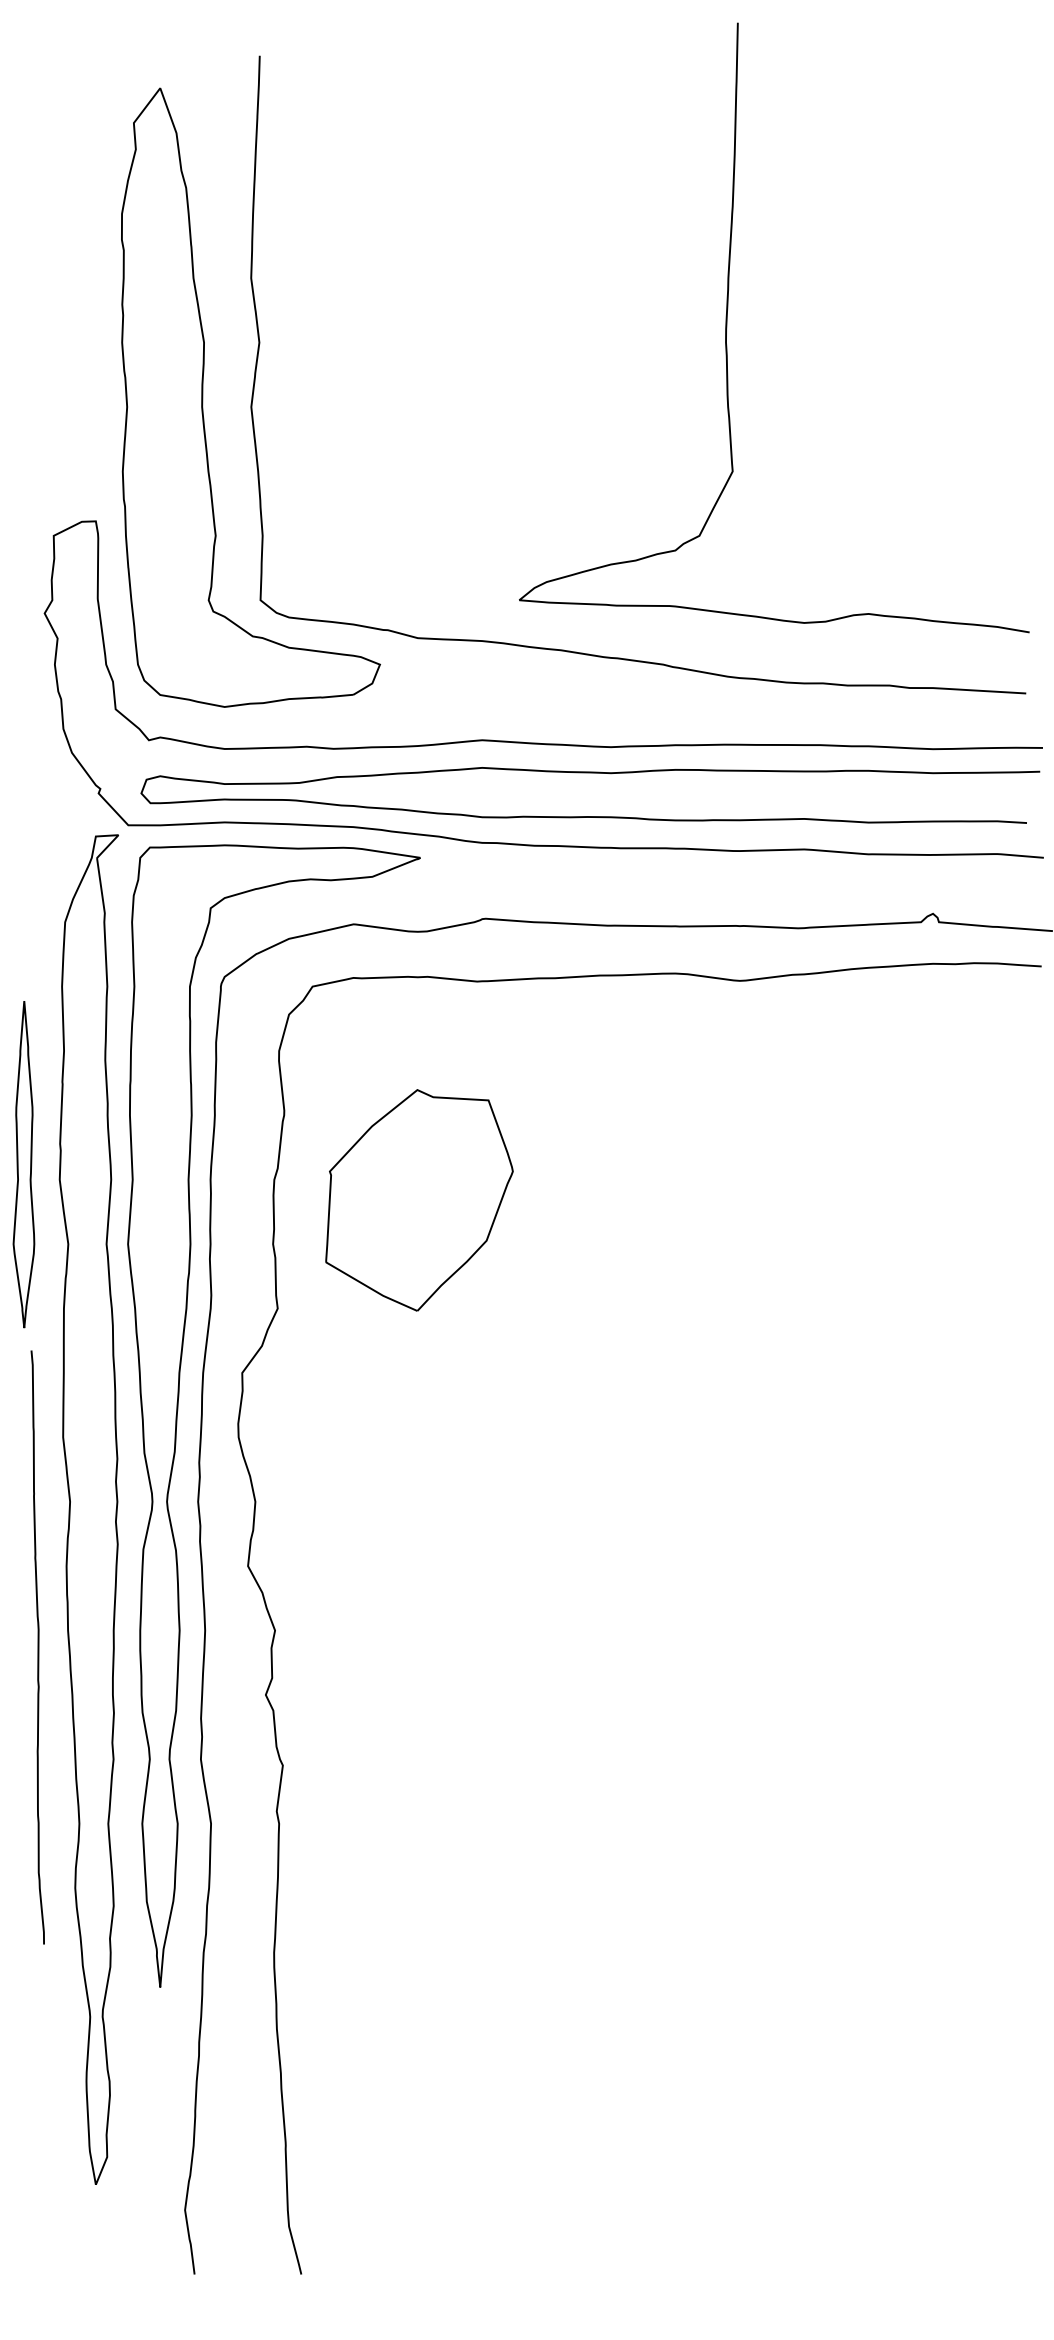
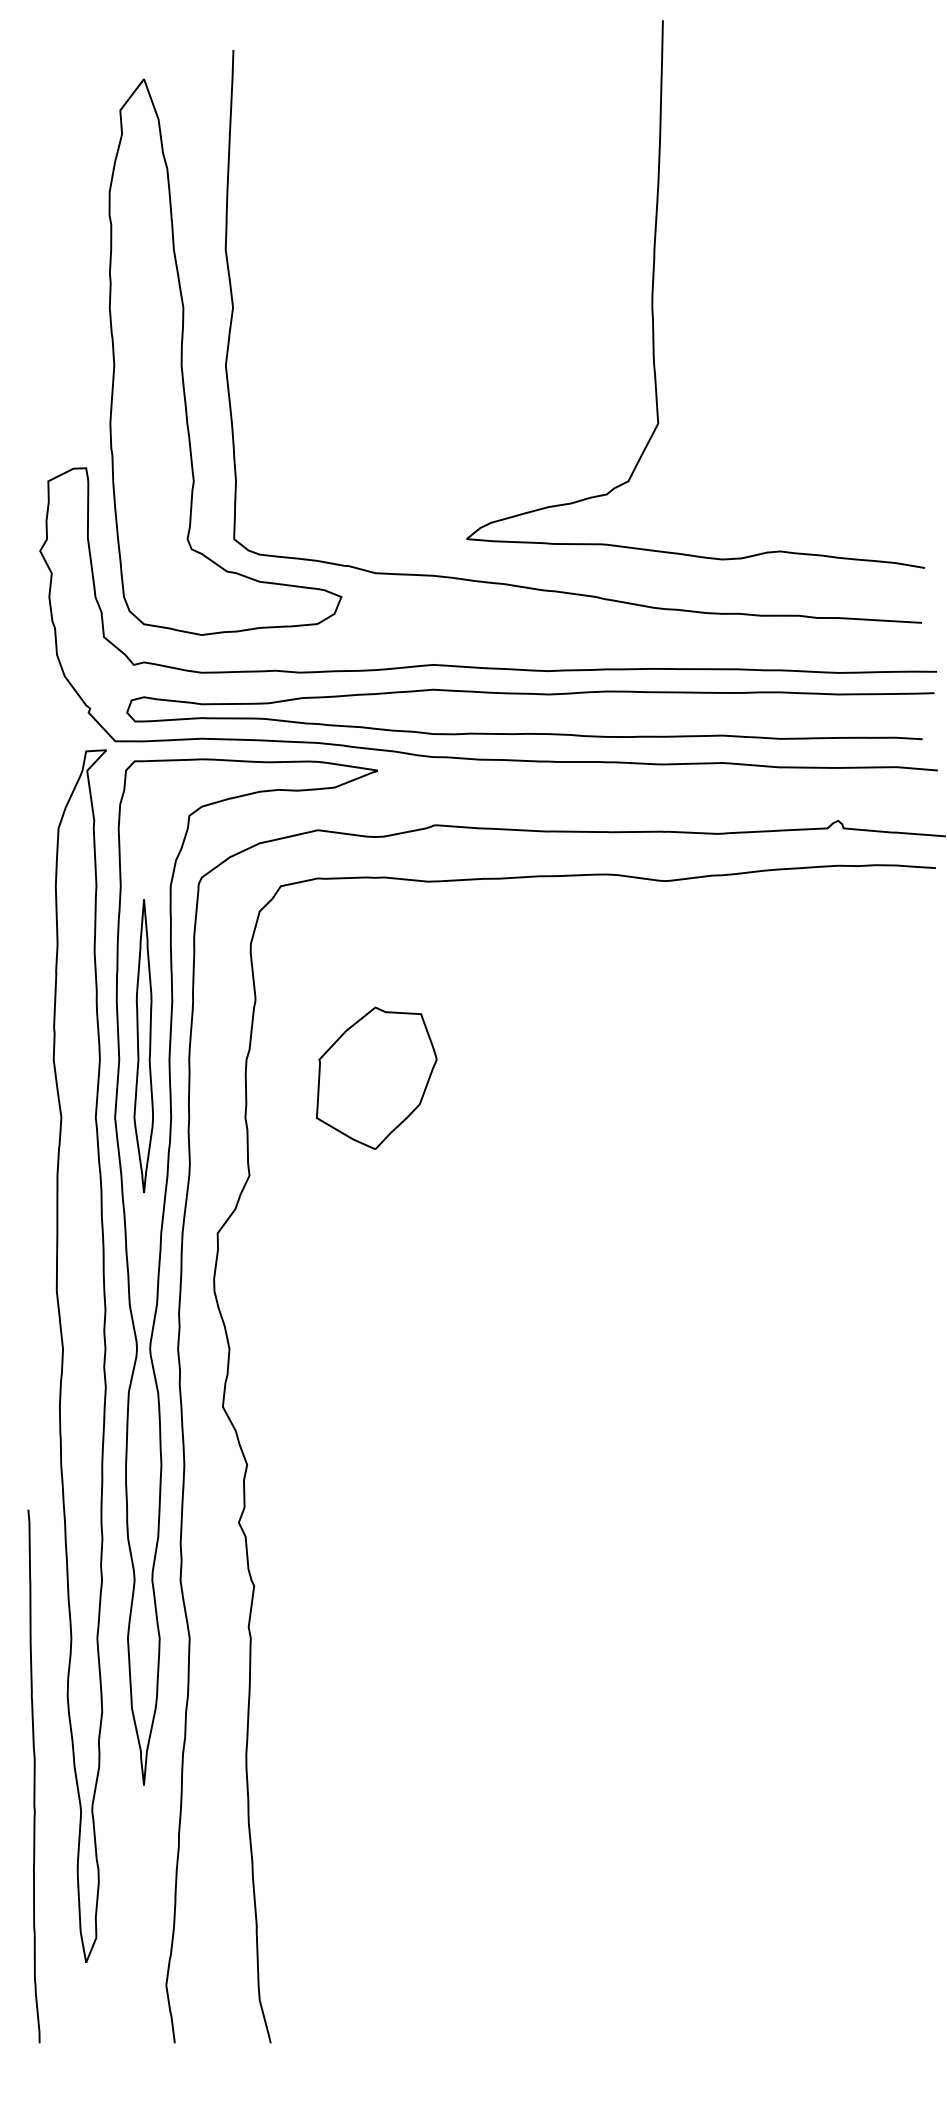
part: (23, 1164) -> (143, 1046), moved
part: (418, 1200) -> (376, 1078), size x0.71
curve: (37, 1647) -> (33, 1776), moved

